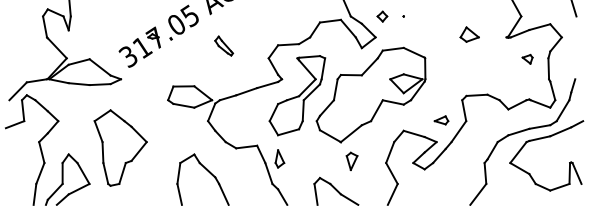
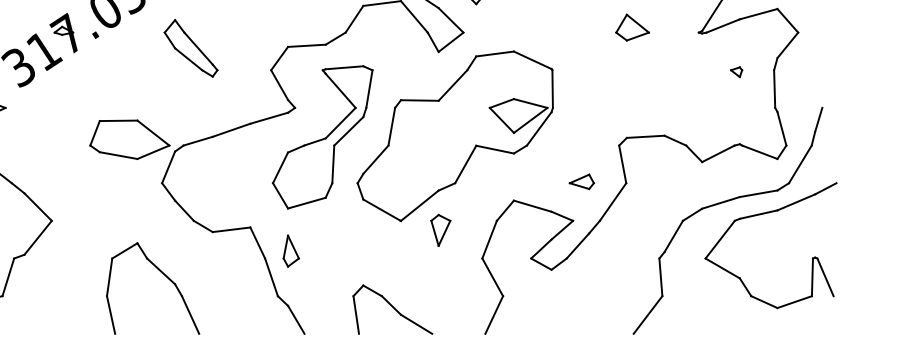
part: (223, 45) -> (189, 47), size x1.67
part: (527, 59) -> (736, 72), size x0.62
part: (351, 160) -> (439, 228), moved

